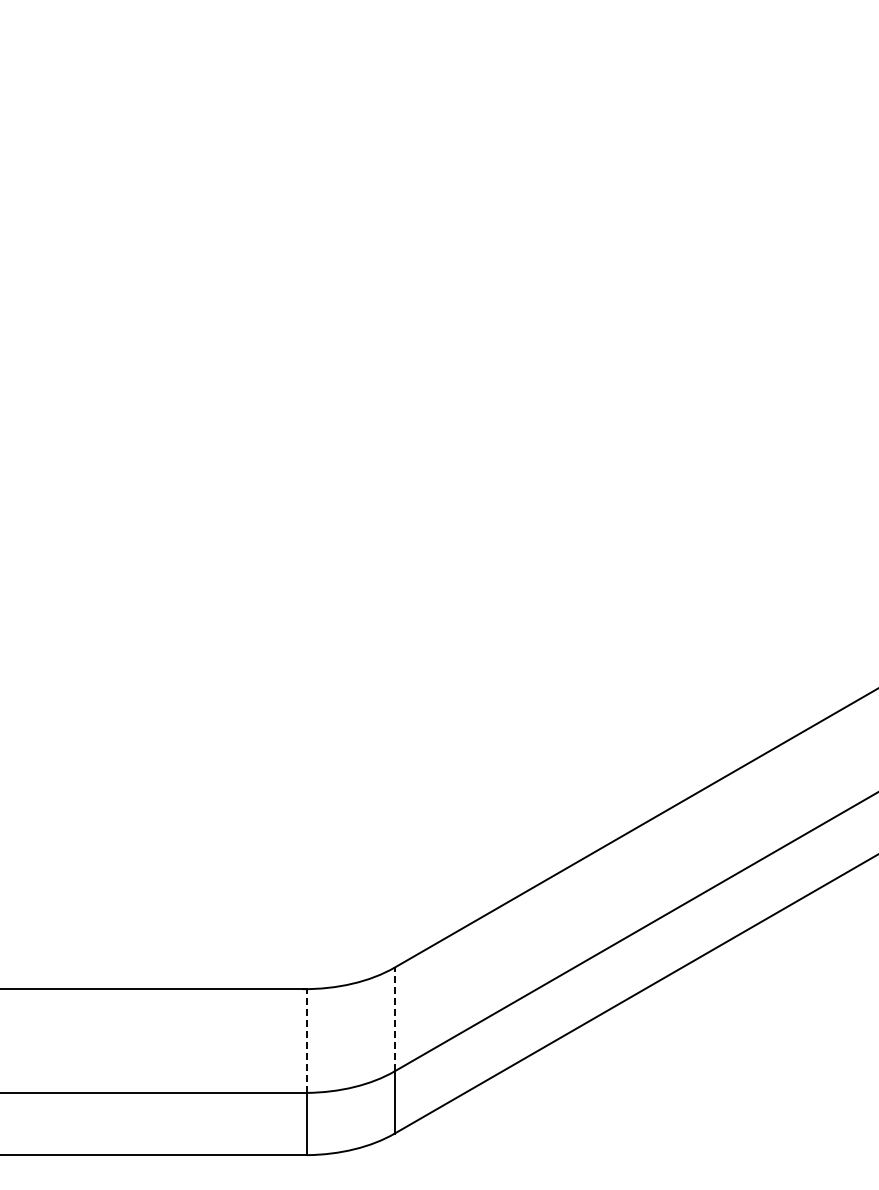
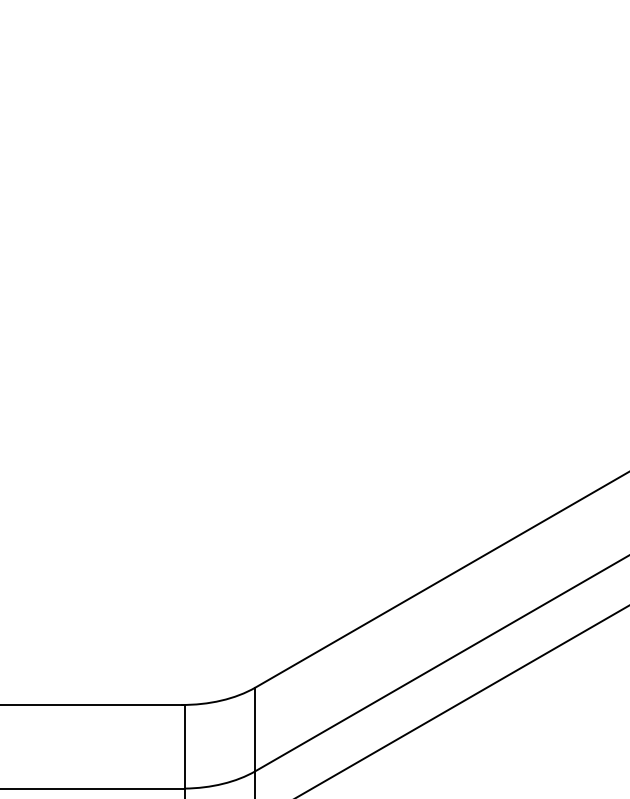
line: (394, 1019) -> (255, 729), dashed -> solid
line: (307, 1041) -> (185, 747), dashed -> solid

